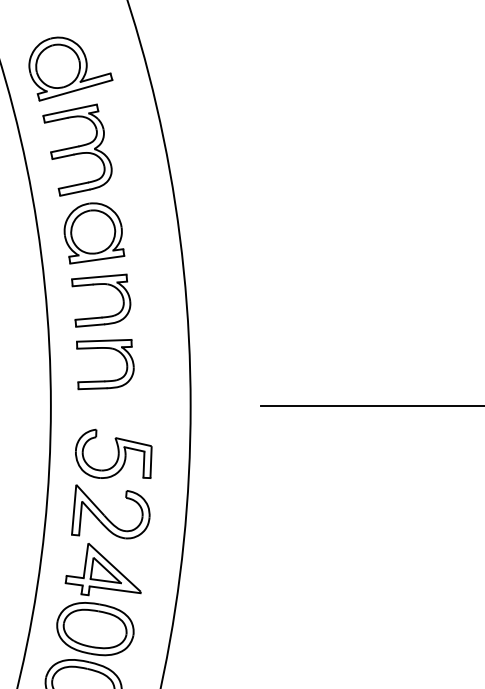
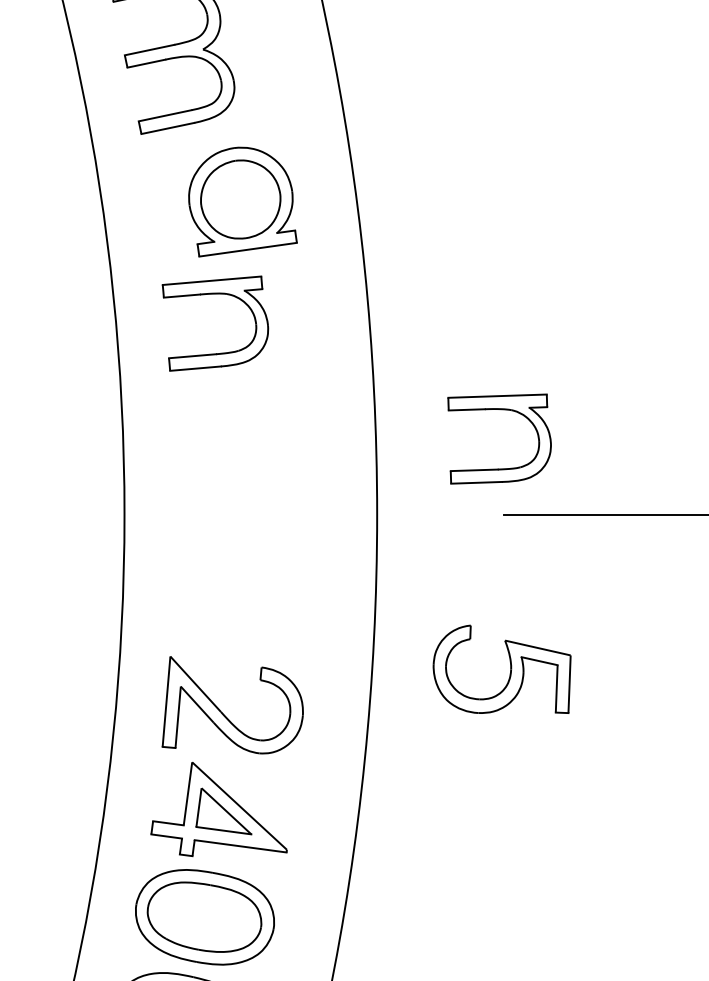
part: (94, 233) -> (243, 202), moved
part: (109, 349) -> (507, 411), moved
part: (113, 453) -> (501, 668), moved

